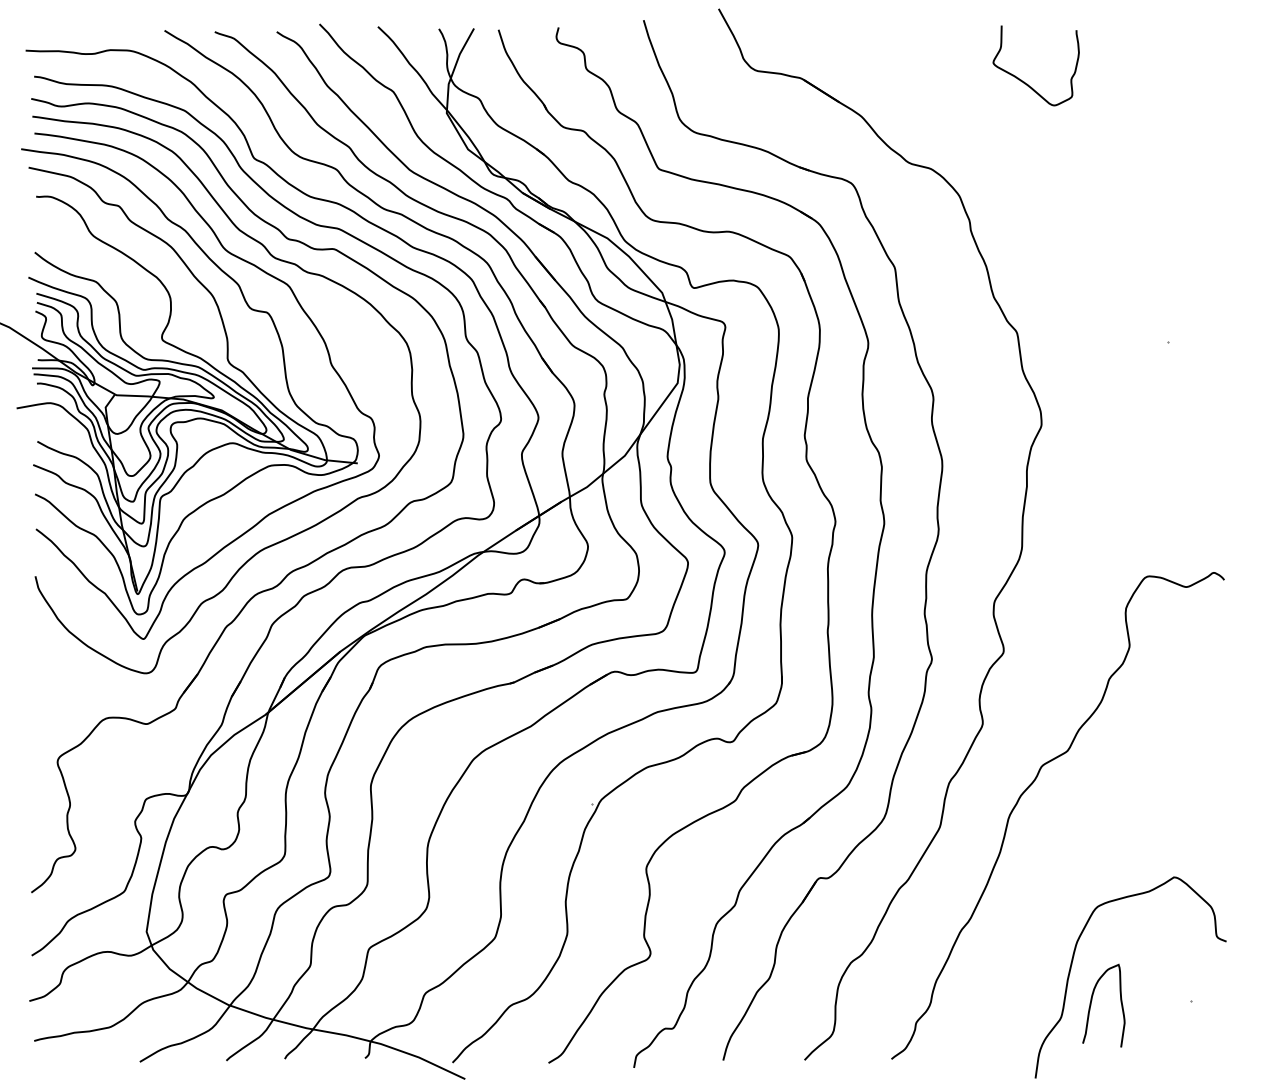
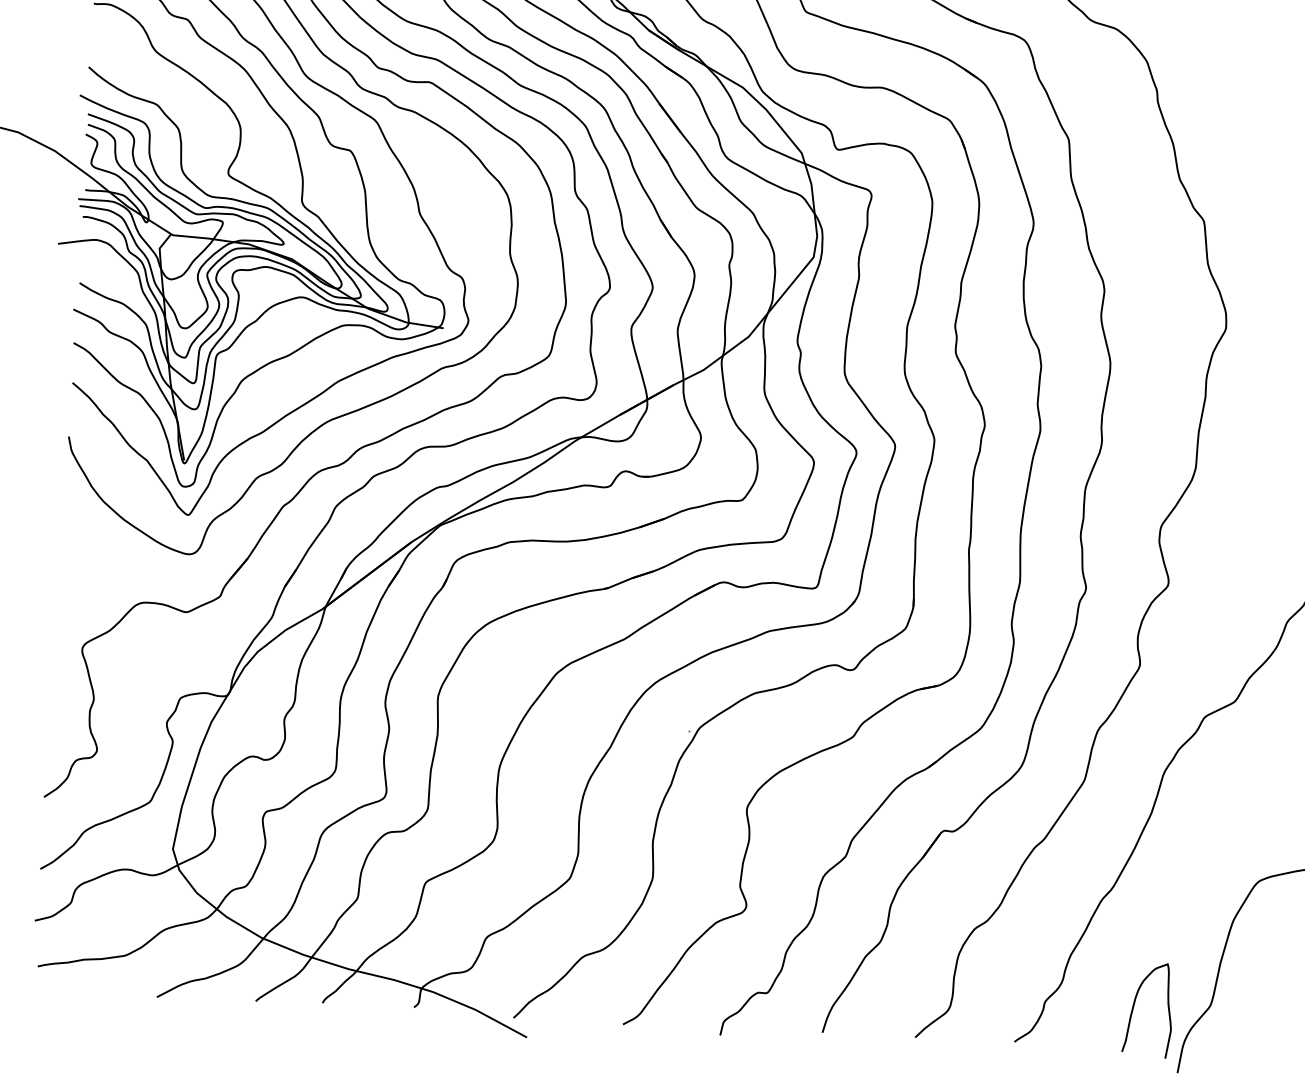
curve: (1091, 1005) -> (1134, 1008), moved

